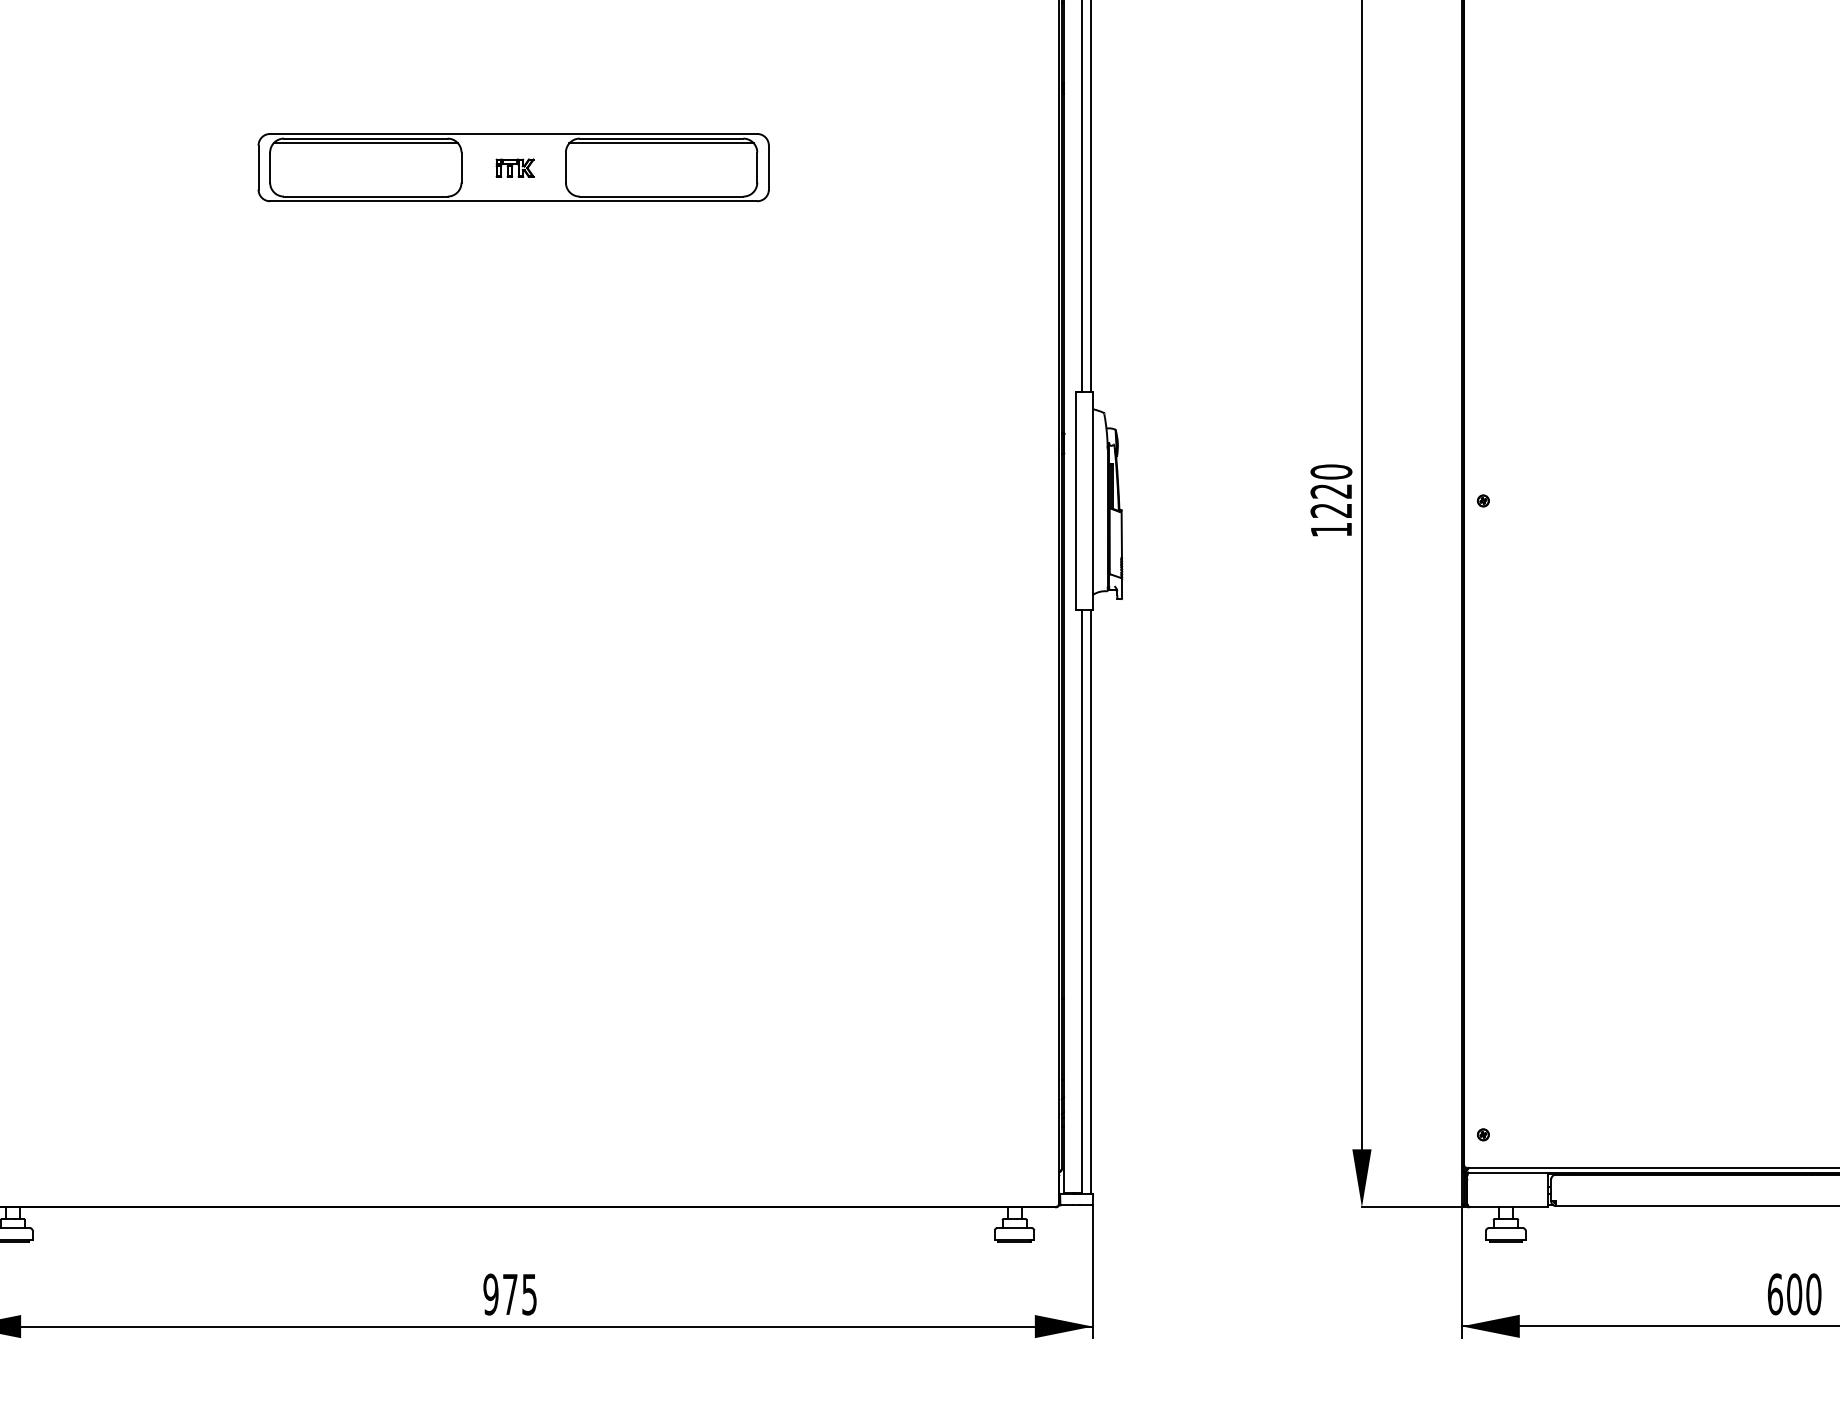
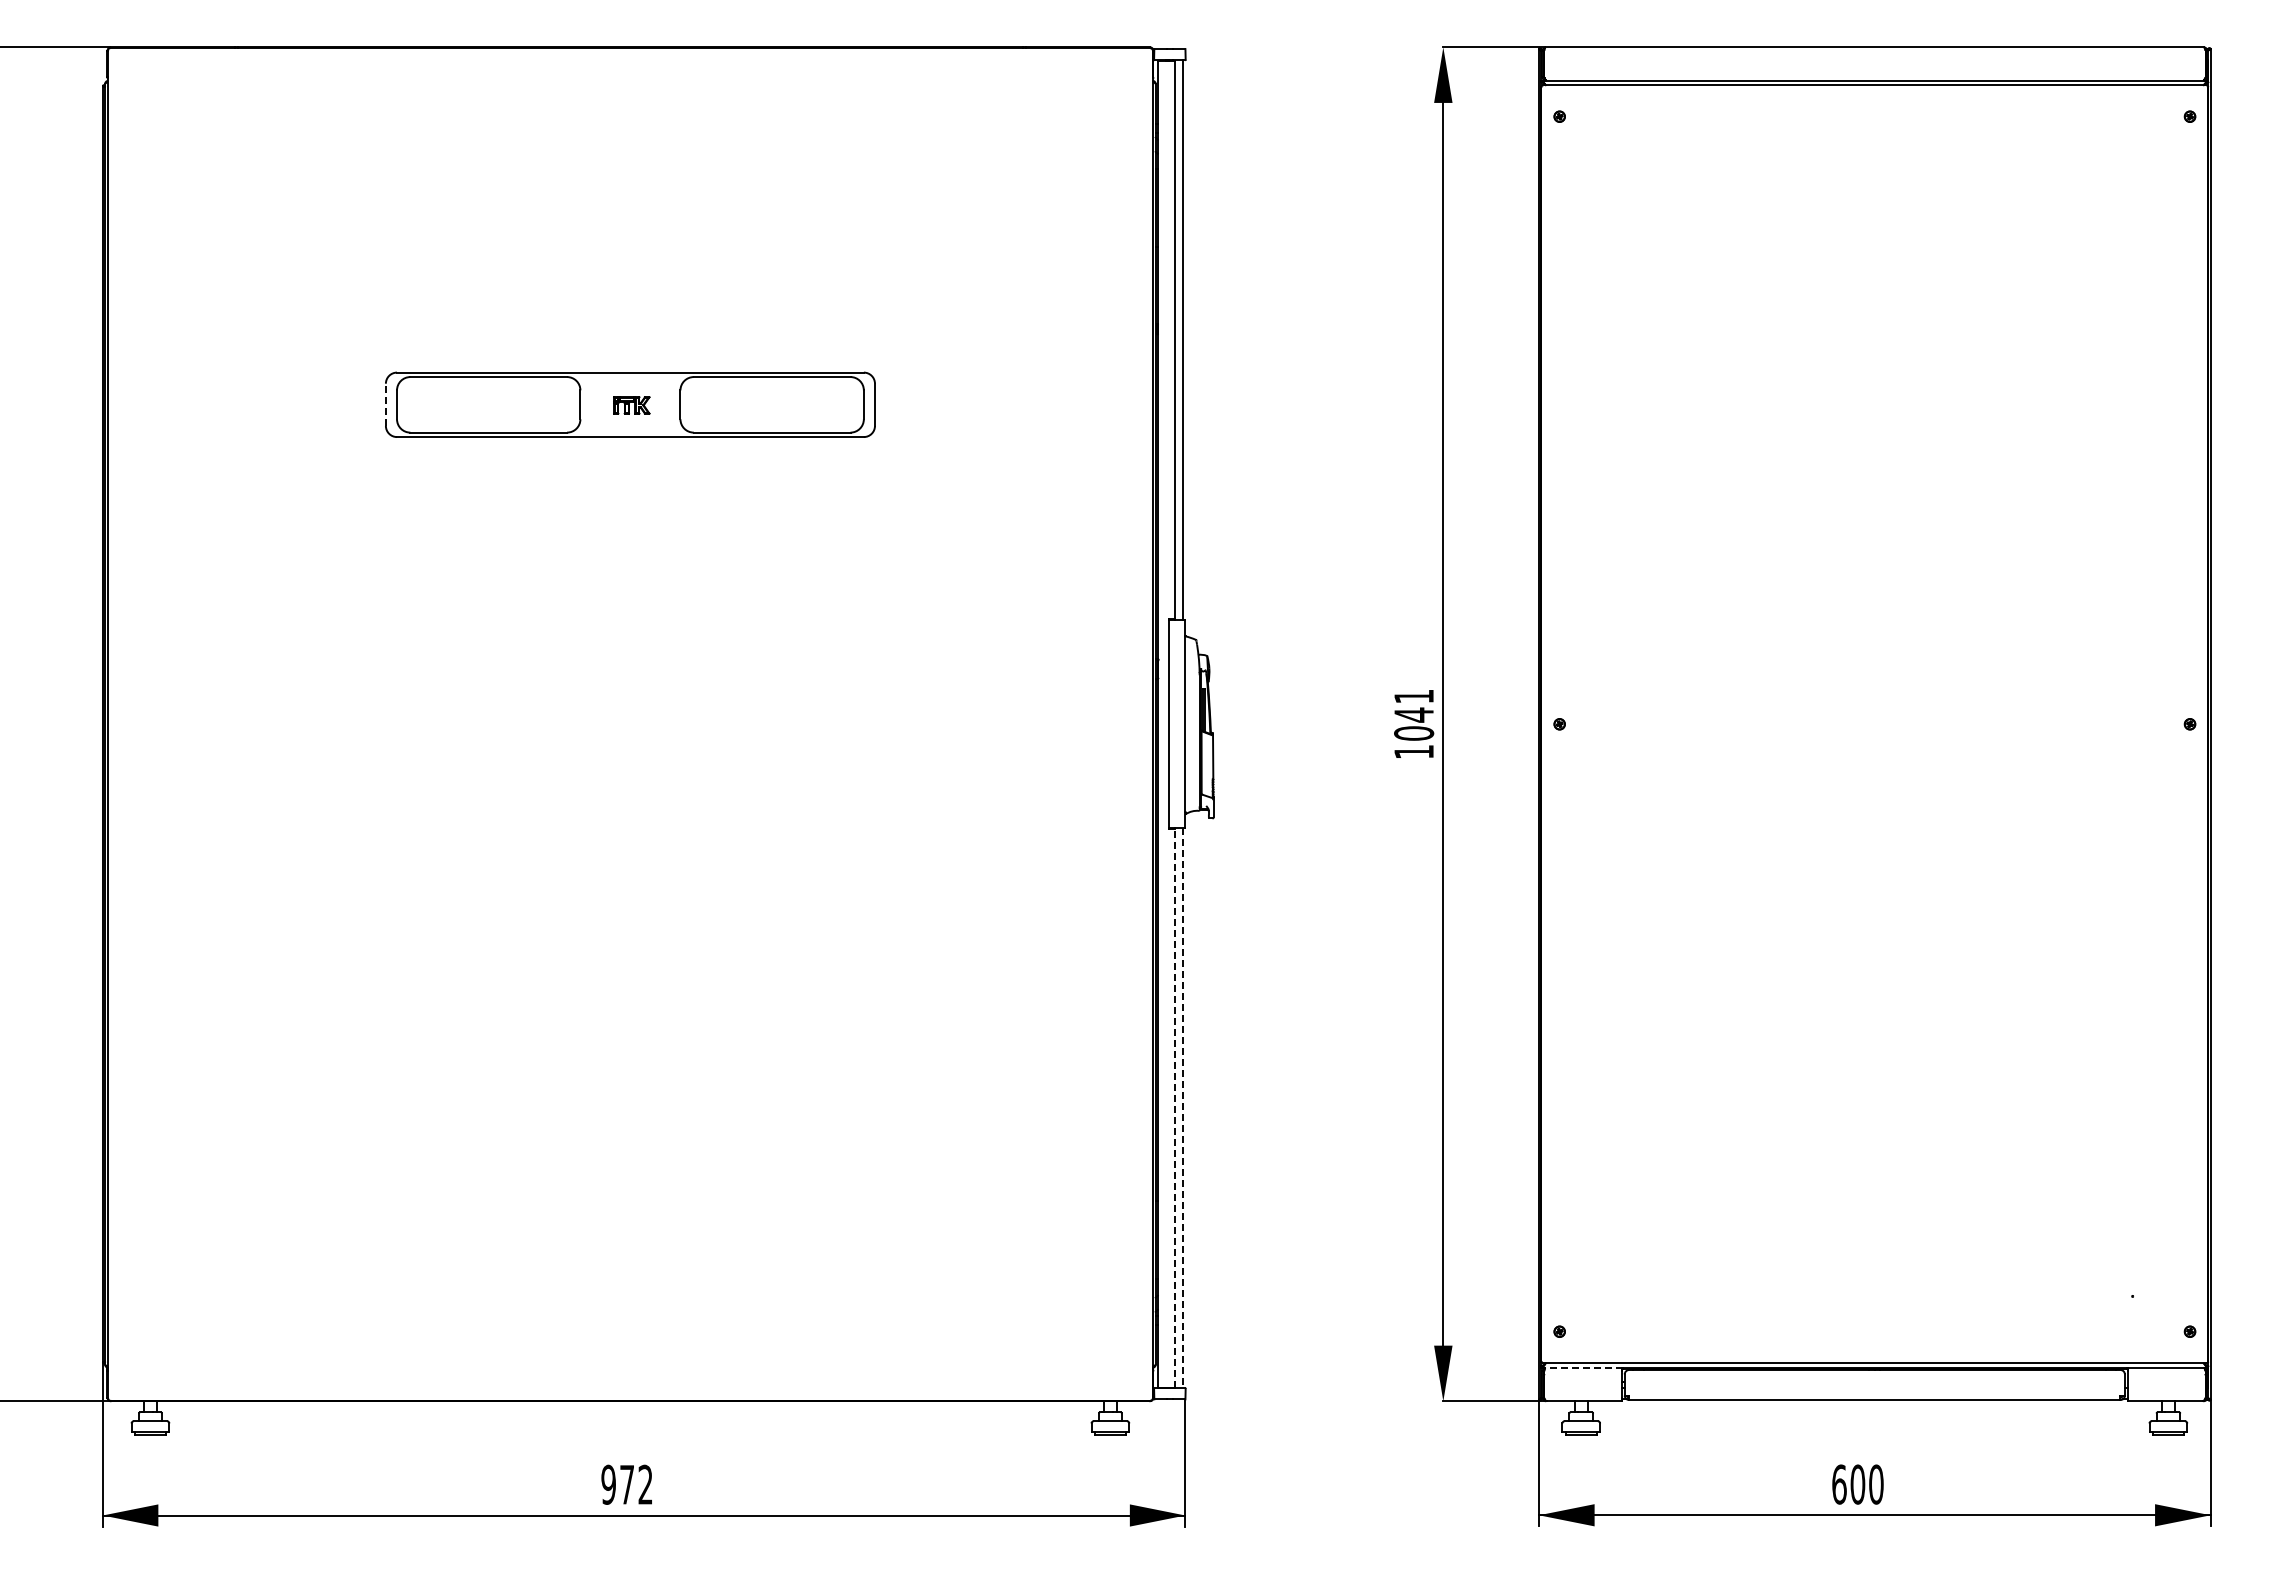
line: (365, 143) -> (488, 381), removed
line: (660, 143) -> (771, 381), removed
line: (258, 167) -> (385, 404), solid -> dashed
text: (1331, 490) -> (1414, 714), 1220 -> 1041
line: (1081, 900) -> (1174, 1107), solid -> dashed
line: (1090, 901) -> (1183, 1108), solid -> dashed
line: (1507, 1172) -> (1582, 1367), solid -> dashed
text: (529, 1294) -> (645, 1484), 975 -> 972

